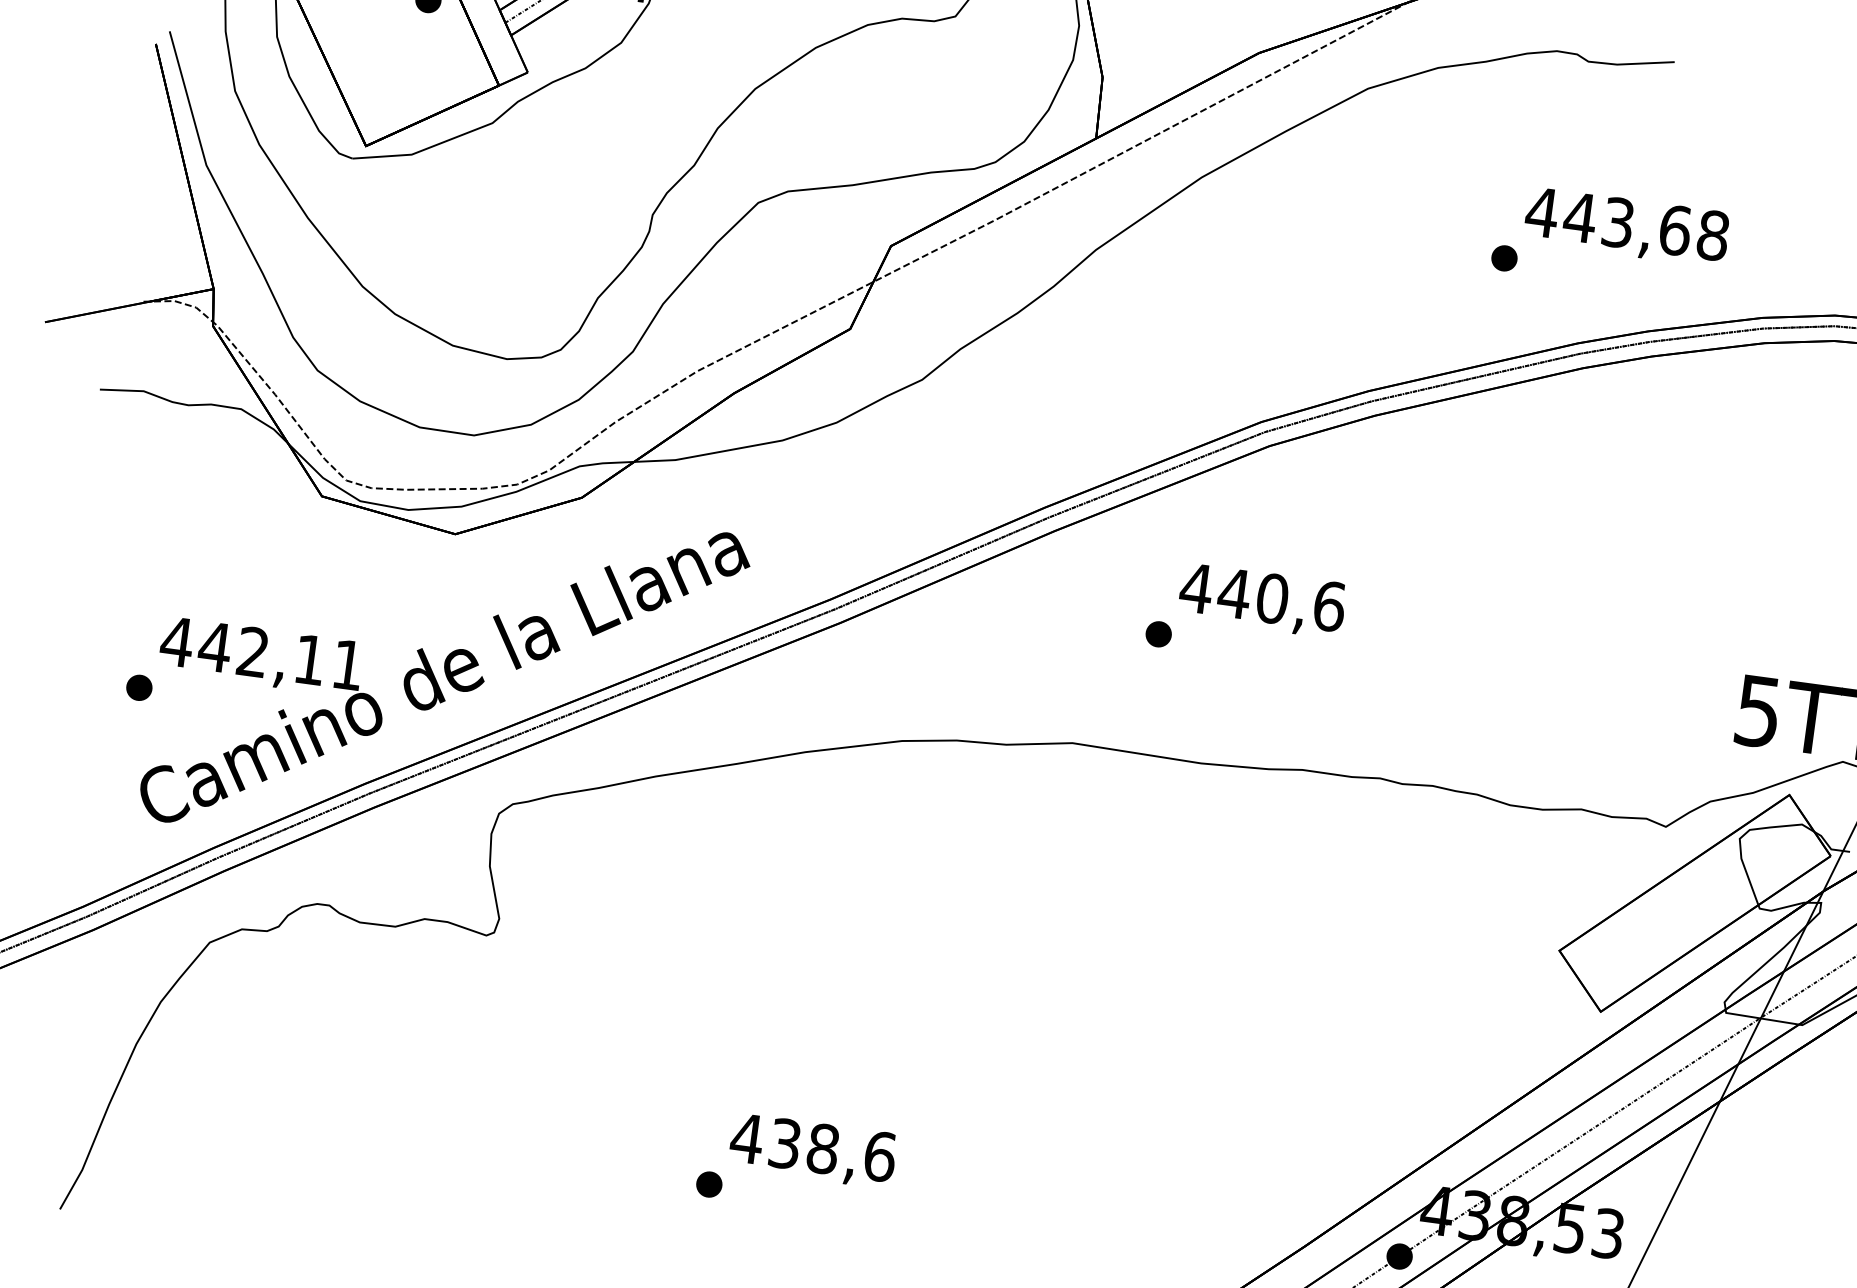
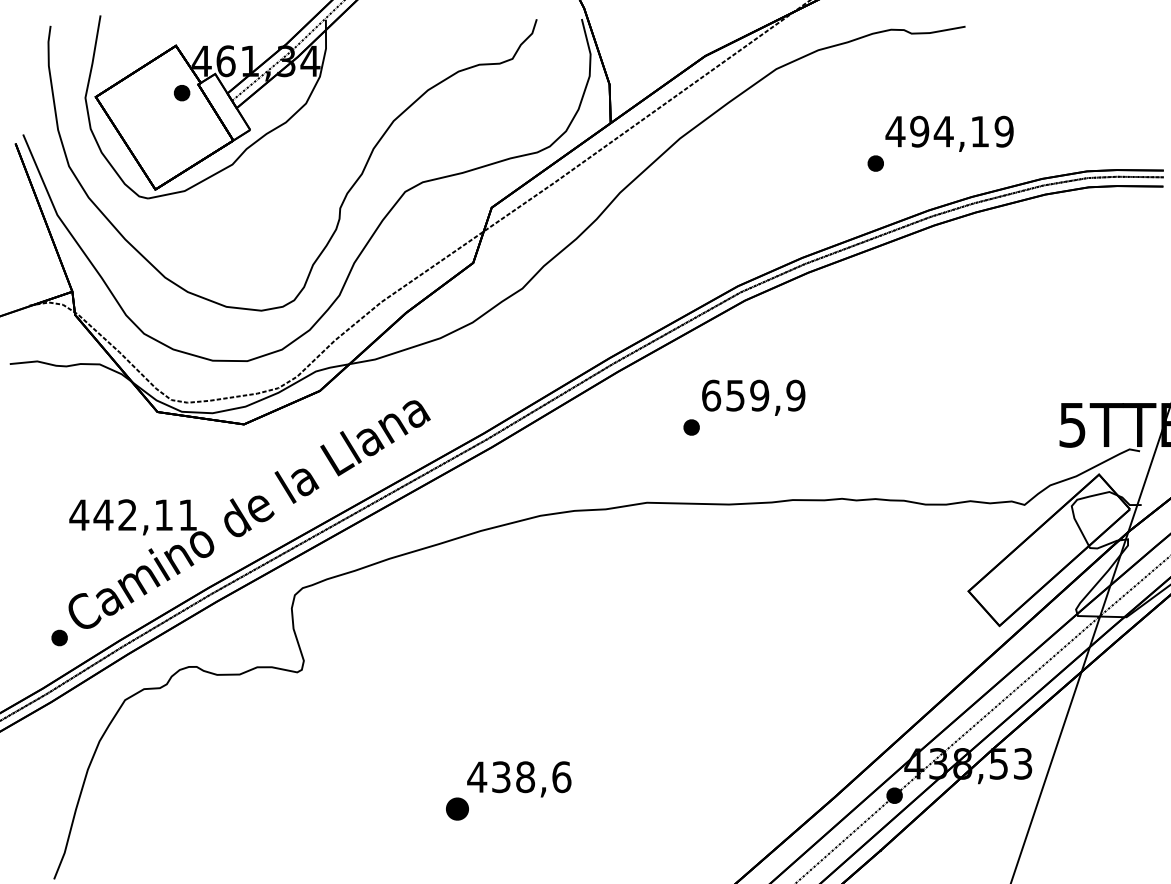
text: (1646, 226) -> (961, 131), 443,68 -> 494,19
text: (1262, 597) -> (753, 395), 440,6 -> 659,9
part: (139, 687) -> (59, 637), moved
part: (709, 1183) -> (457, 808), size x1.4

